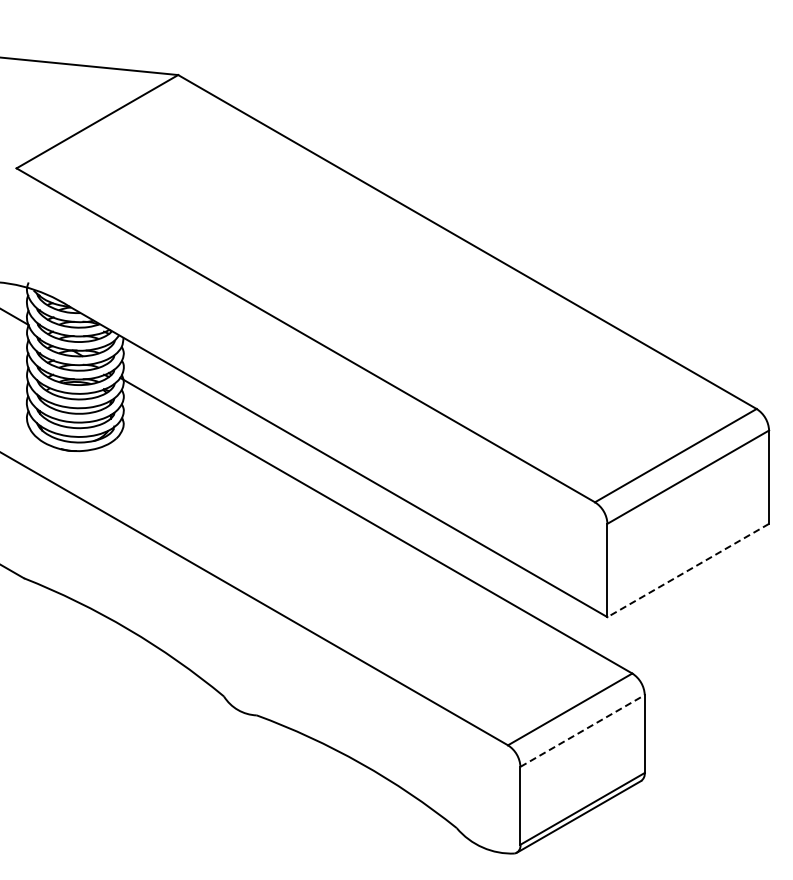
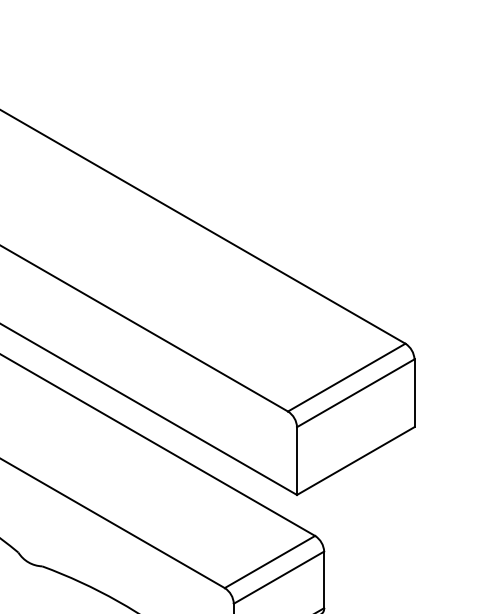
line: (687, 570) -> (355, 461), dashed -> solid
line: (582, 730) -> (278, 577), dashed -> solid

